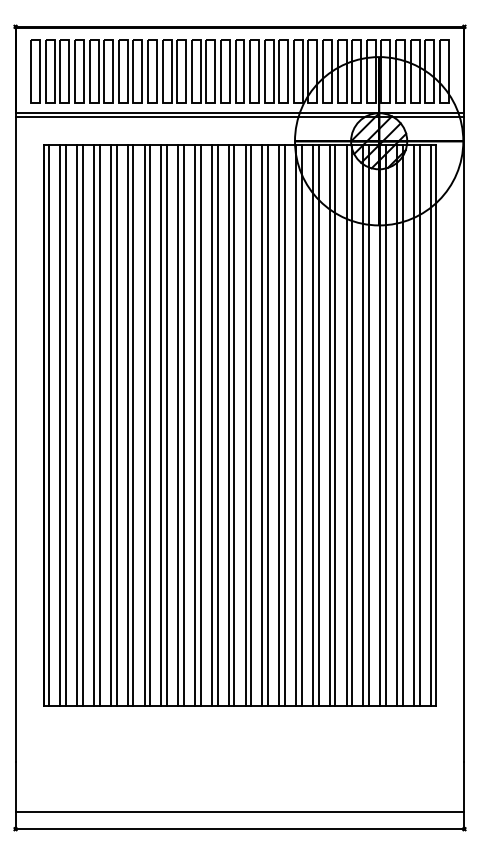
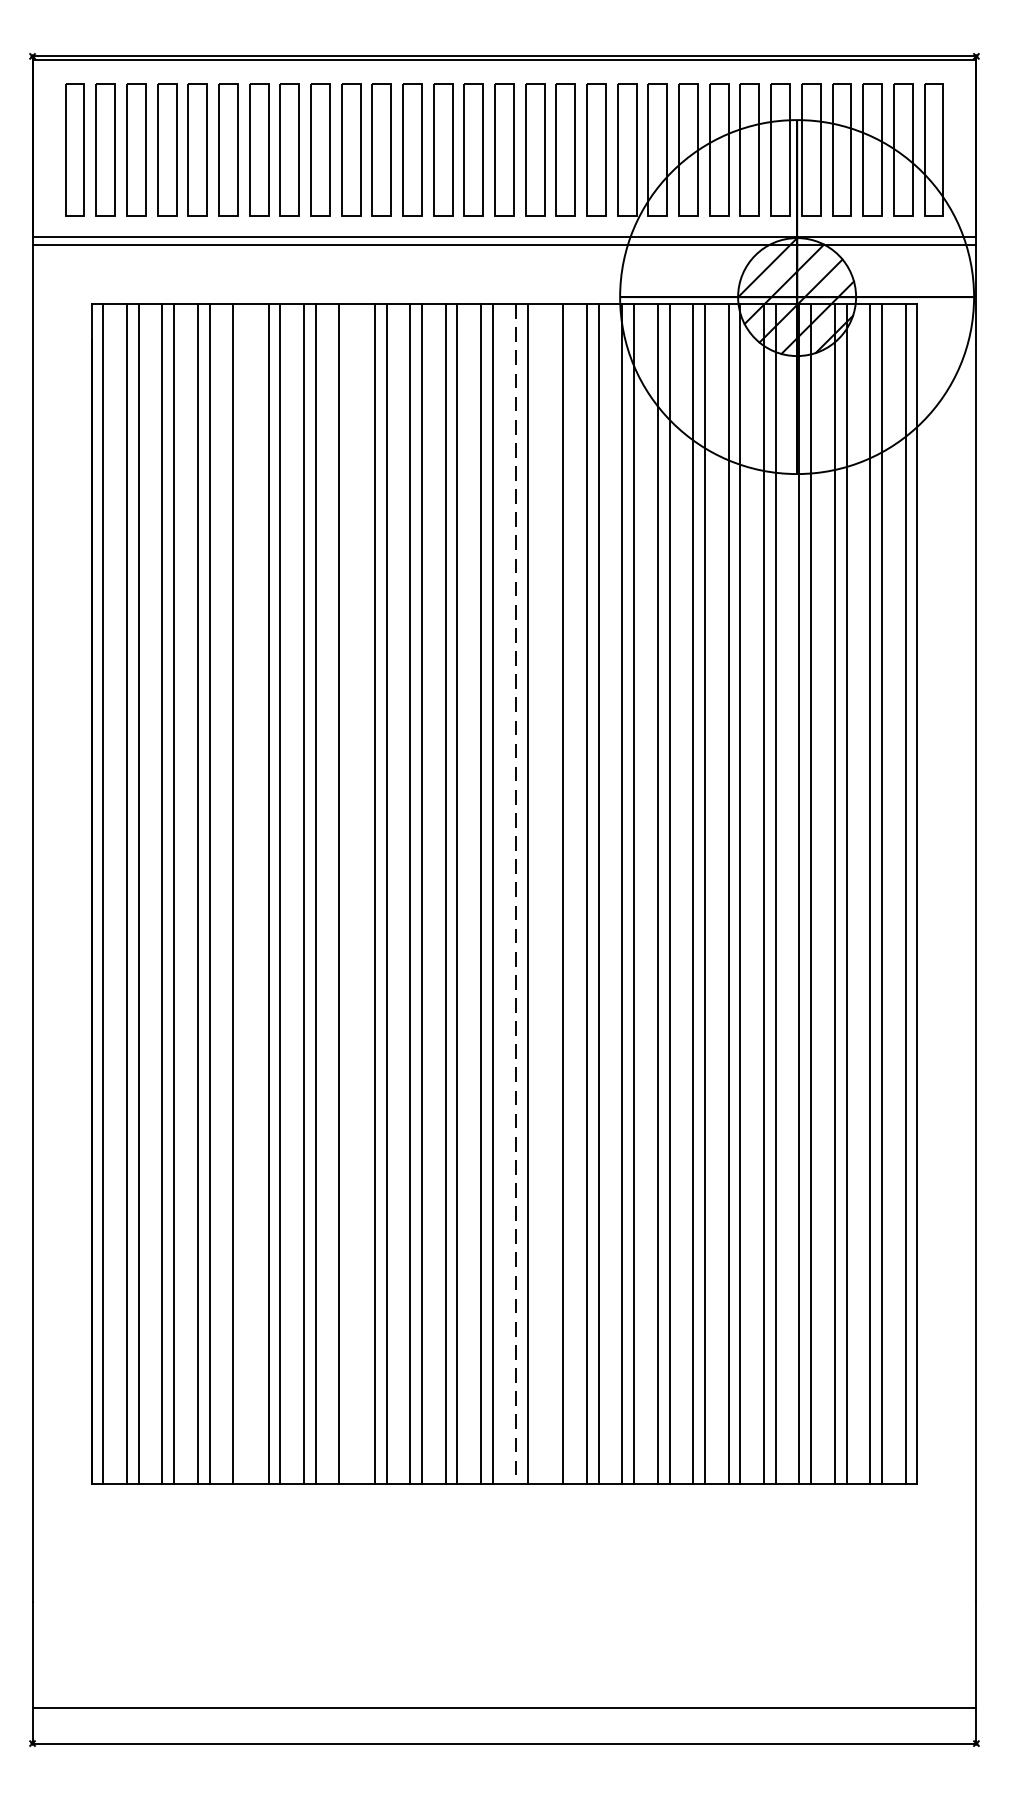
line: (116, 424) -> (244, 892), removed
line: (167, 424) -> (352, 892), removed
line: (262, 424) -> (551, 892), removed
line: (245, 425) -> (516, 894), solid -> dashed

